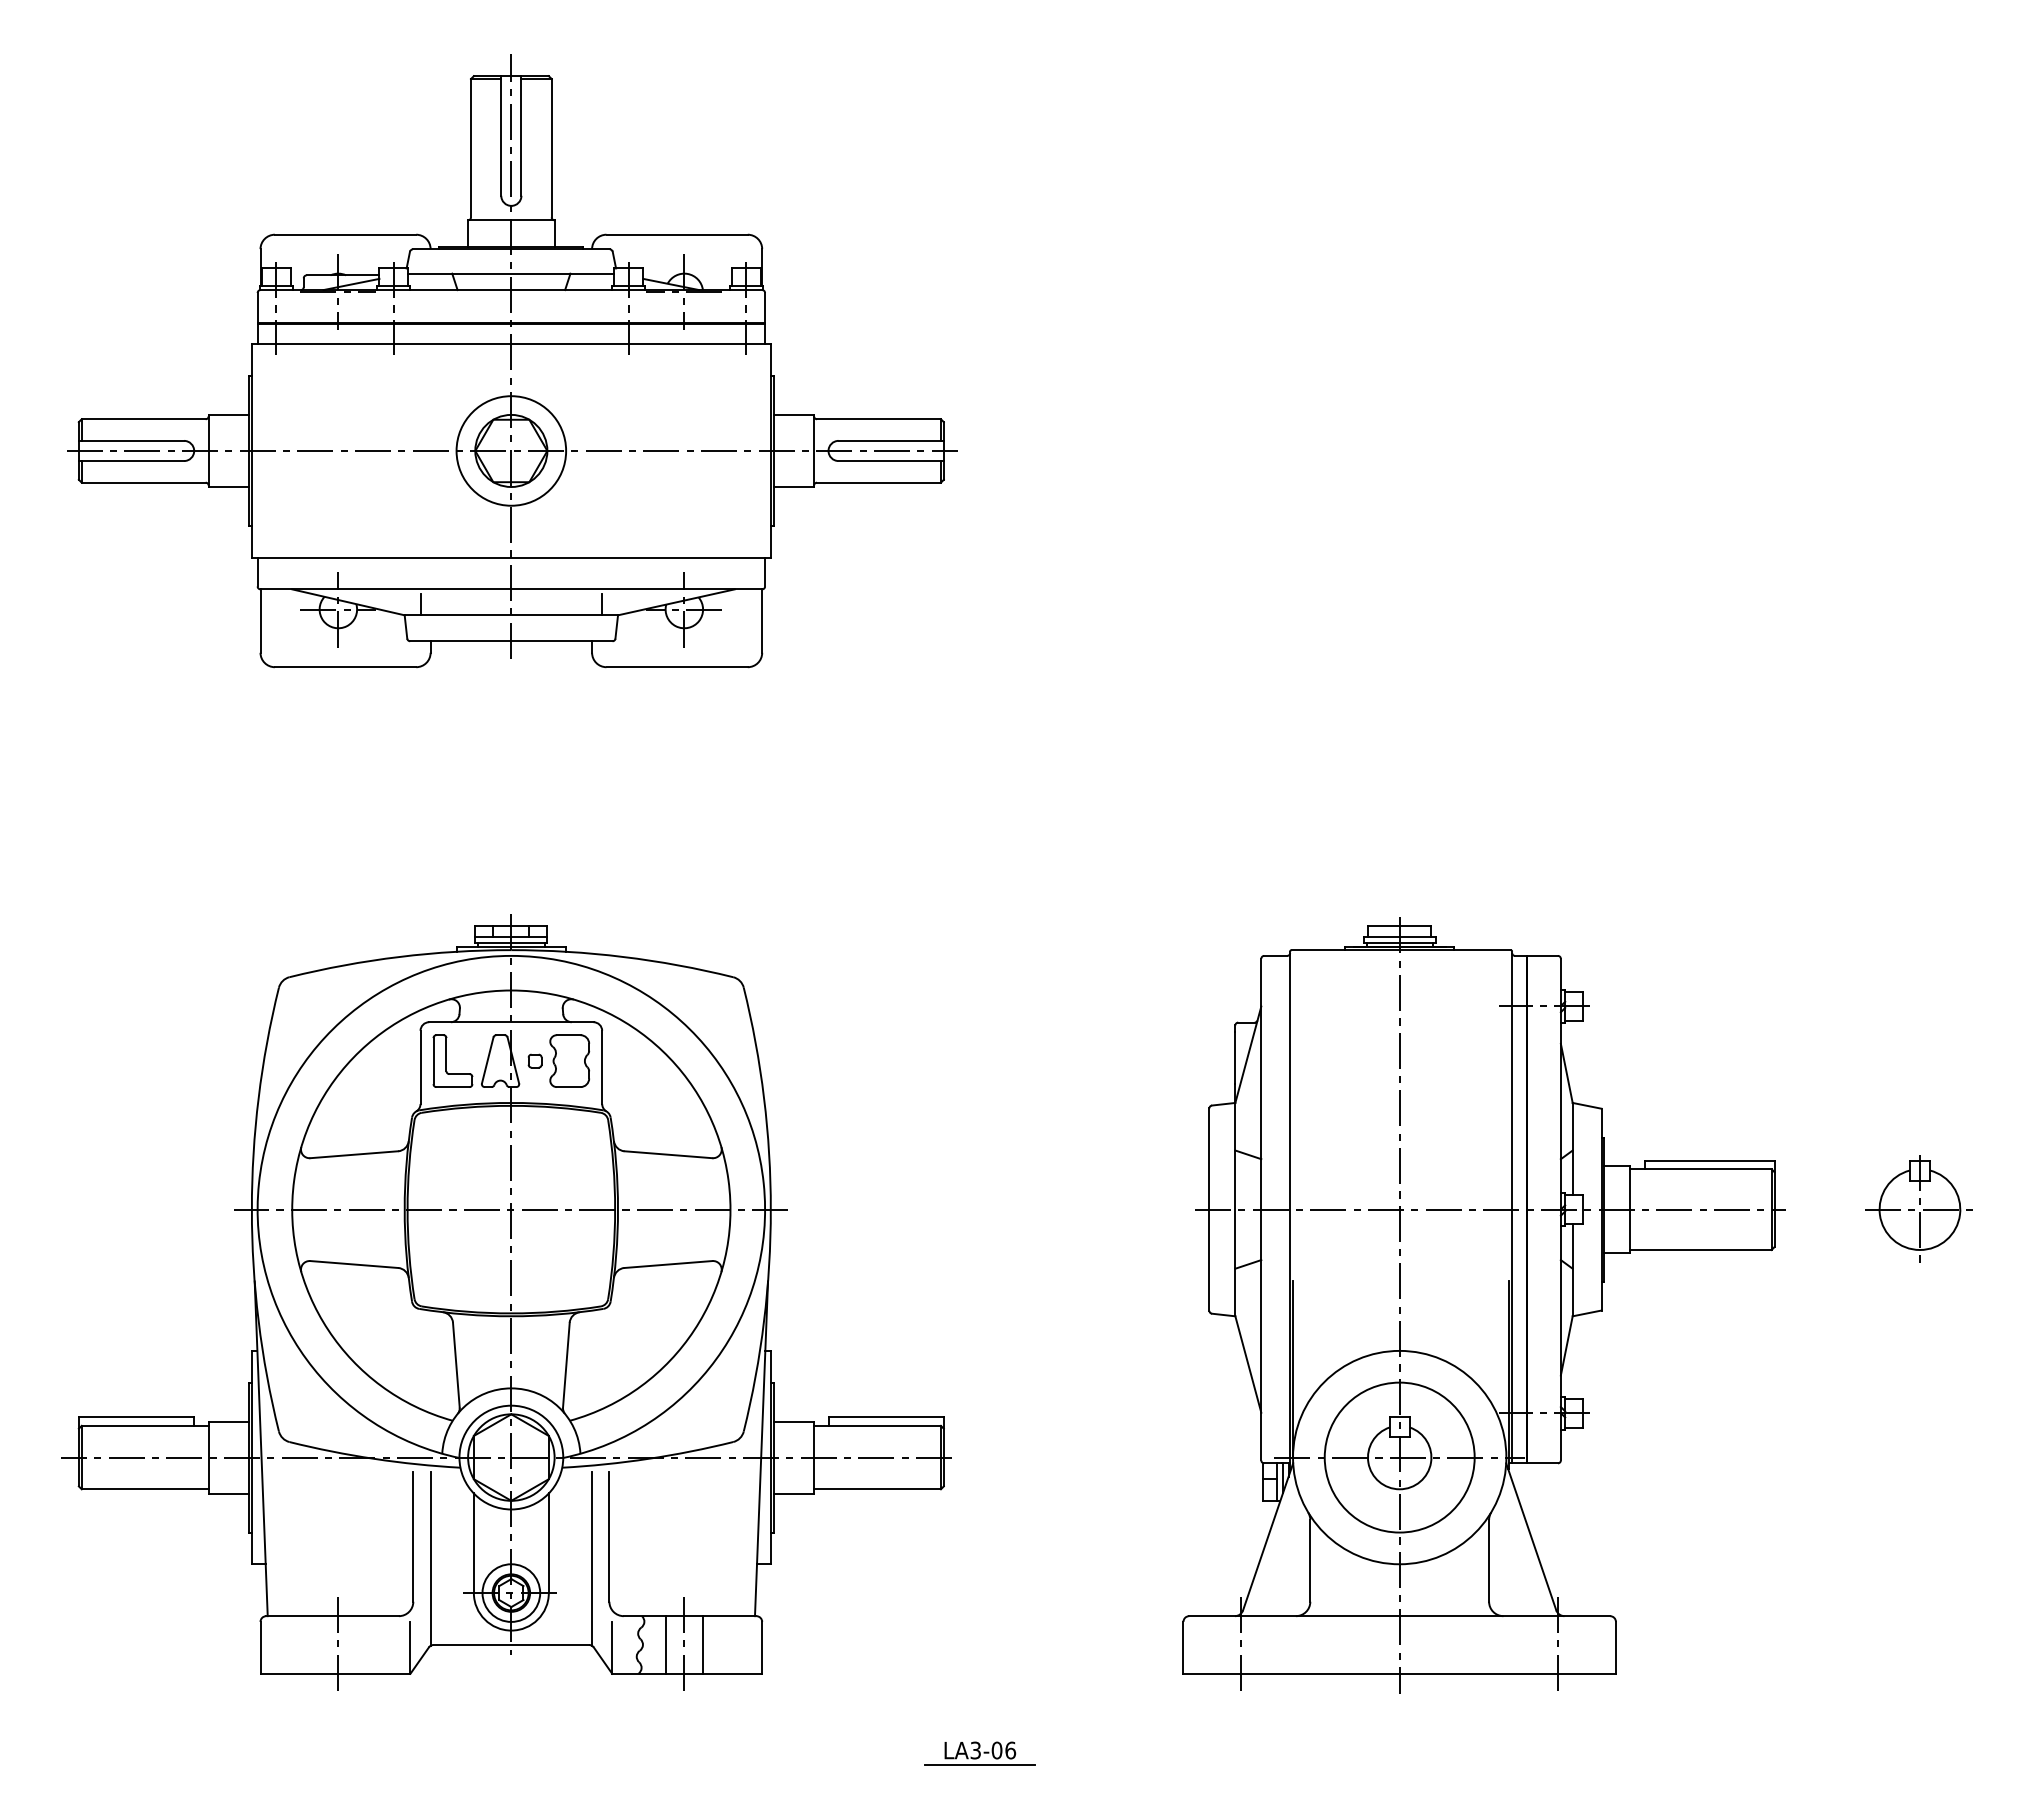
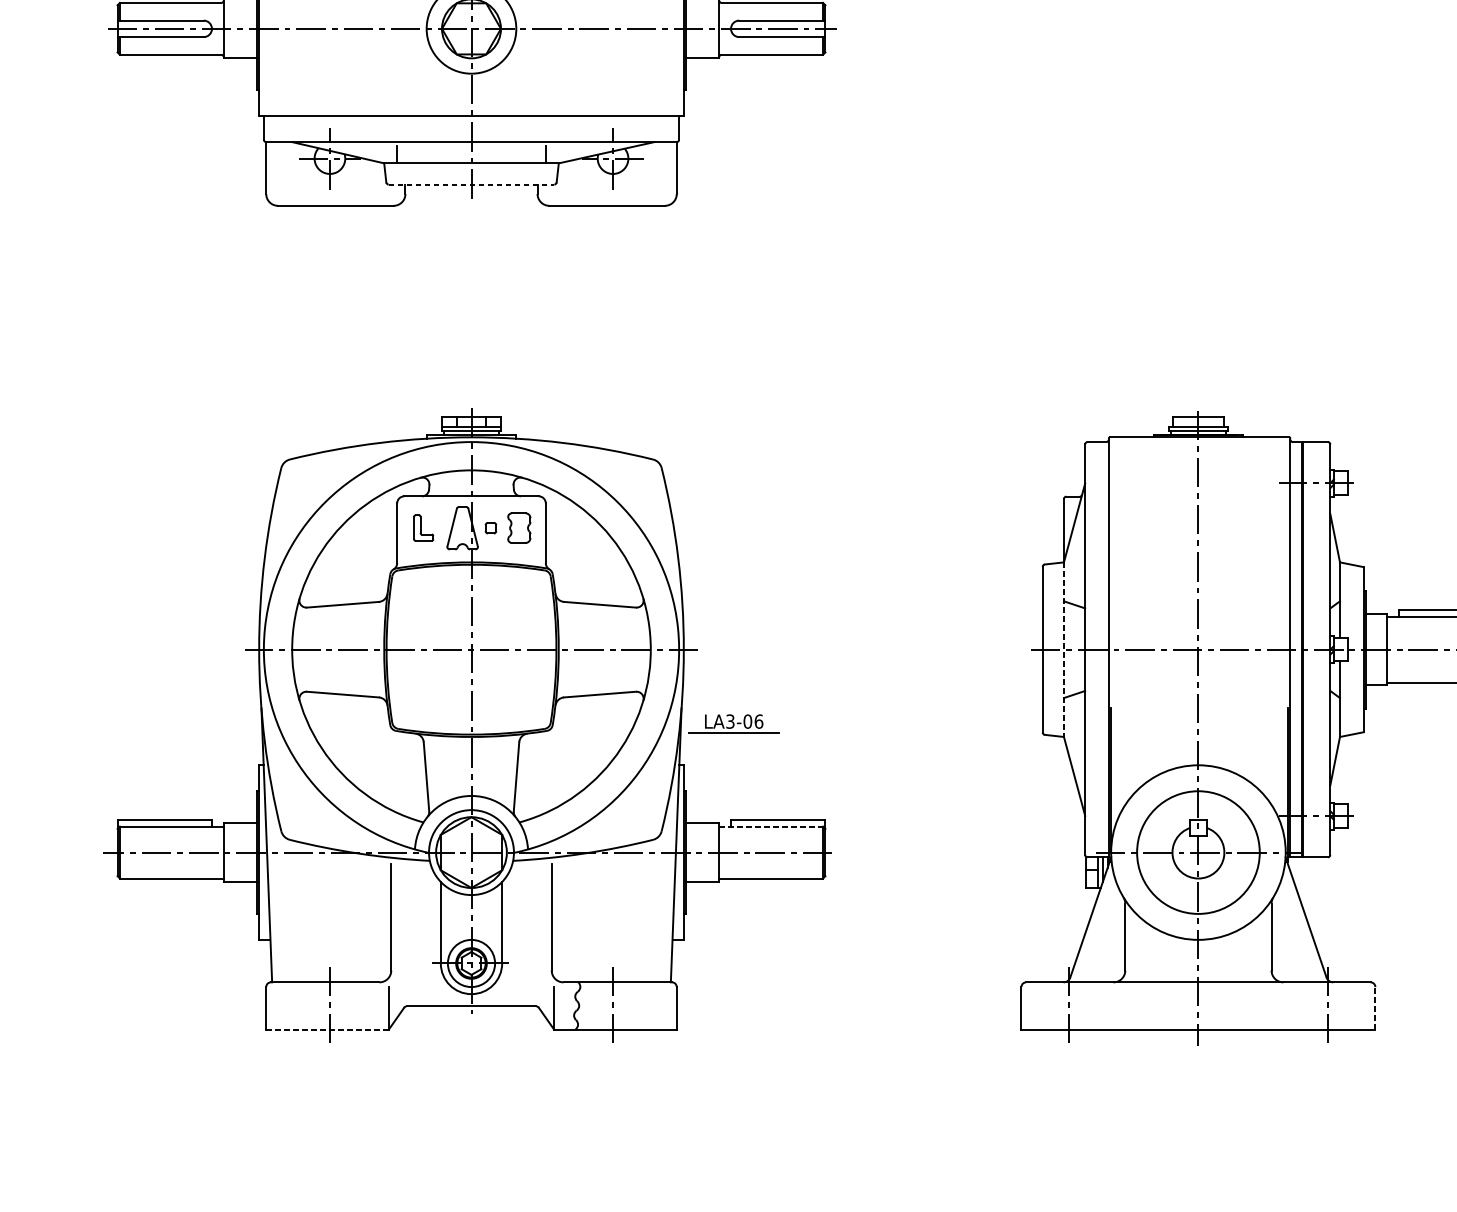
line: (511, 641) -> (471, 184), solid -> dashed
part: (452, 1060) -> (423, 527), size x0.6
part: (569, 1060) -> (519, 527), size x0.7
line: (1235, 1209) -> (1064, 649), solid -> dashed
line: (878, 1425) -> (771, 826), solid -> dashed
line: (430, 1558) -> (405, 935), removed
line: (592, 1558) -> (537, 935), removed
line: (665, 1644) -> (597, 1005), removed
line: (703, 1644) -> (628, 1005), removed
line: (1615, 1647) -> (1375, 1007), solid -> dashed
line: (335, 1673) -> (327, 1029), solid -> dashed
part: (979, 1753) -> (733, 724), moved

